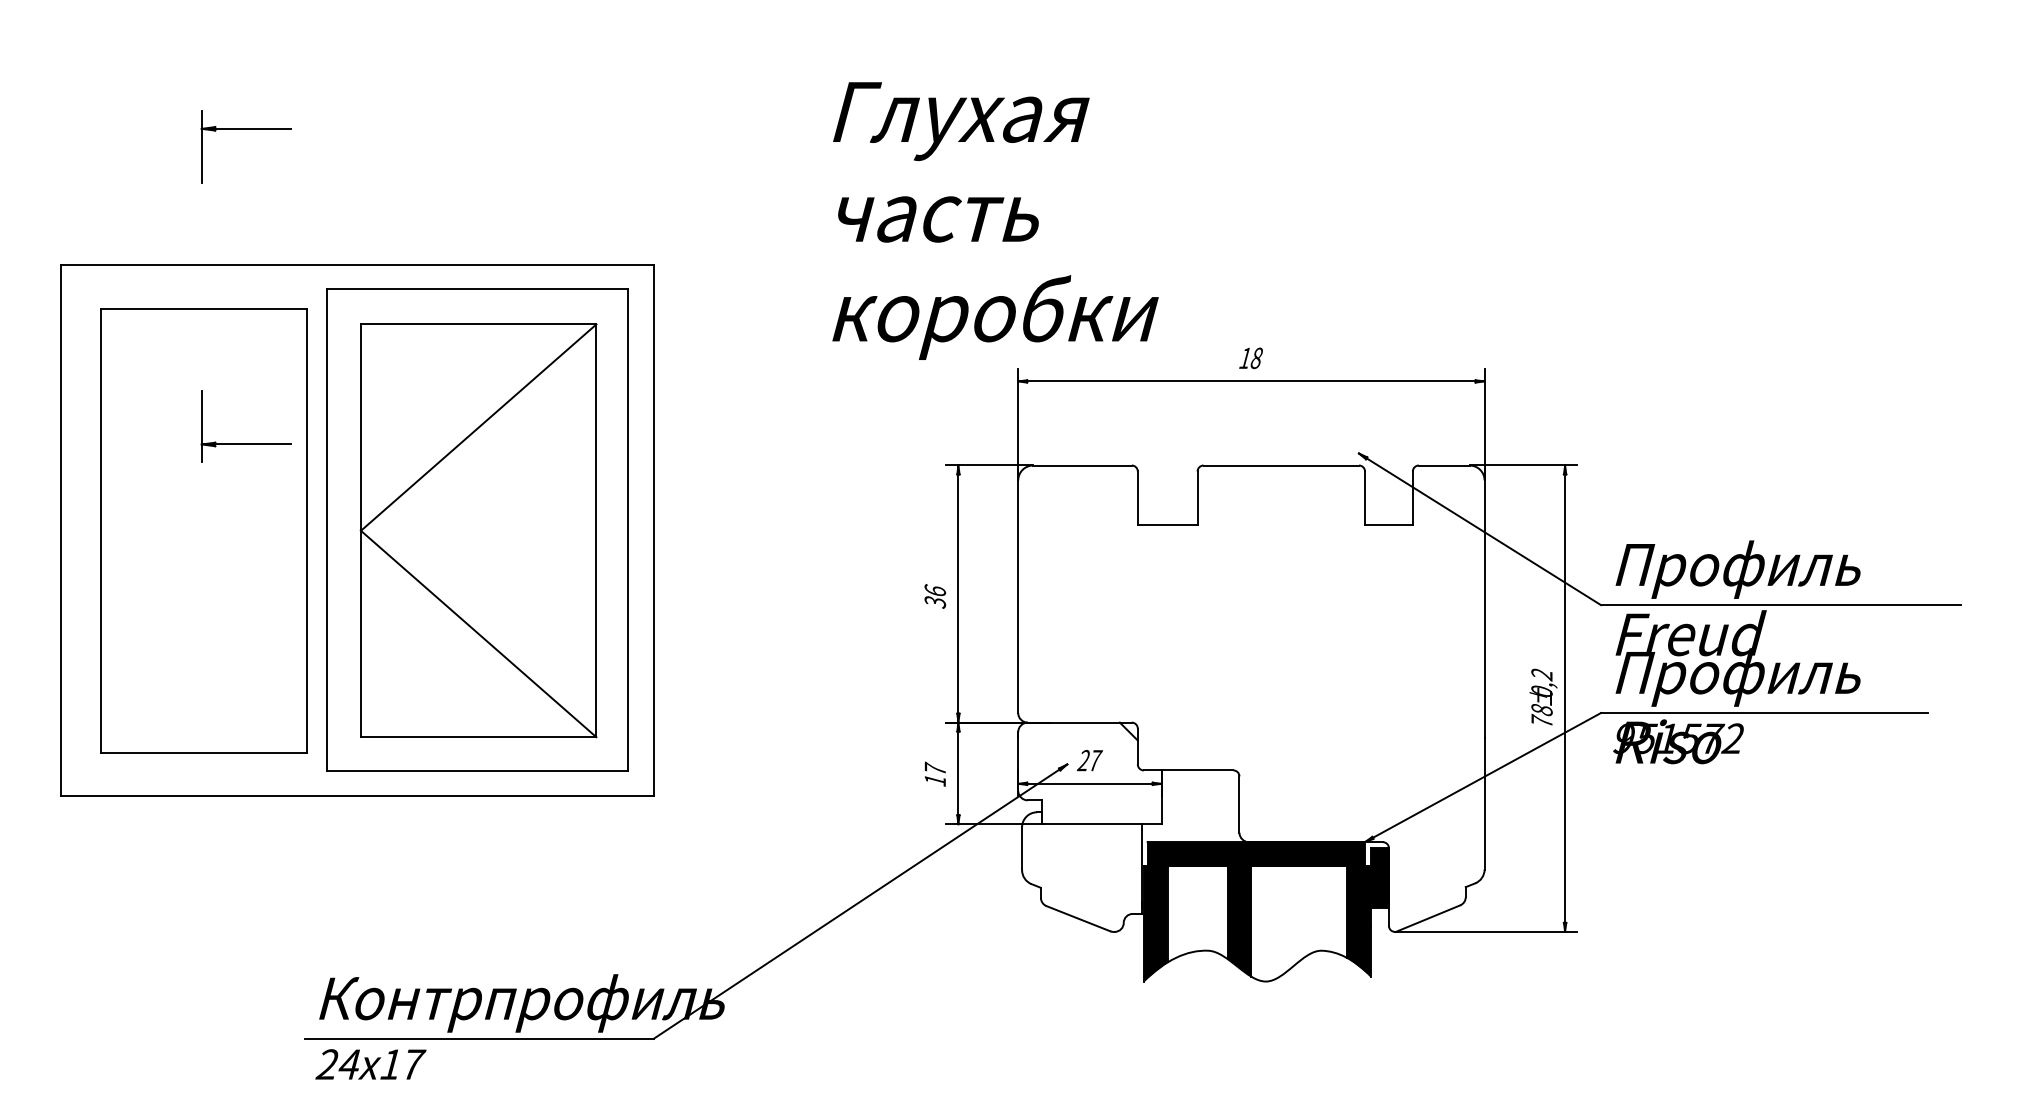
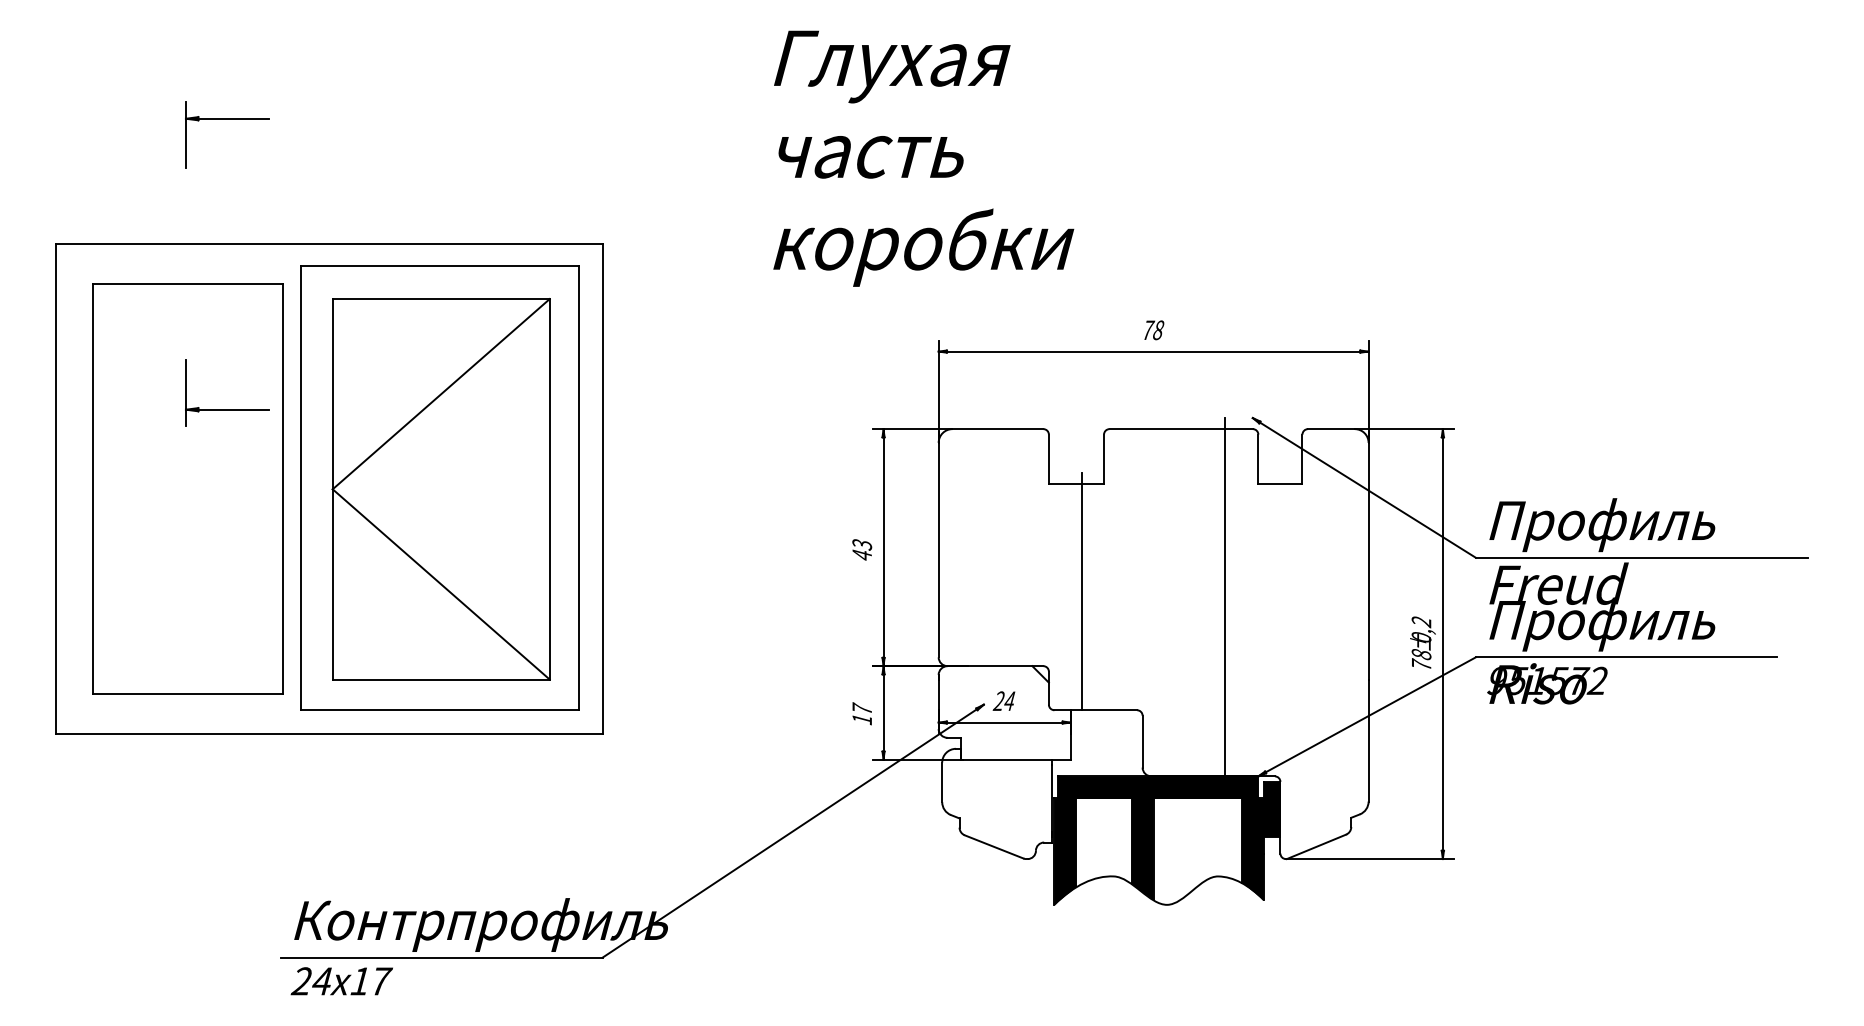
text: (995, 220) -> (923, 158), moved
text: (1245, 357) -> (1148, 329), 18 -> 78
text: (935, 596) -> (862, 549), 36 -> 43
line: (1173, 641) -> (1081, 591), added
line: (1329, 648) -> (1225, 597), added
text: (1096, 759) -> (1010, 700), 27 -> 24

